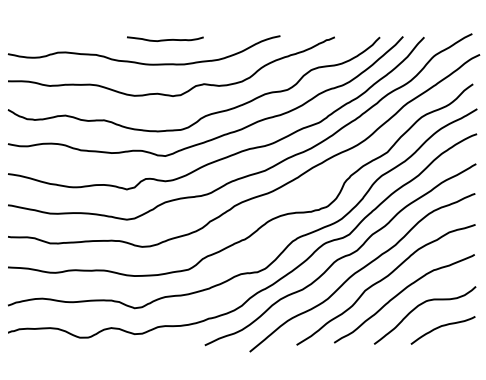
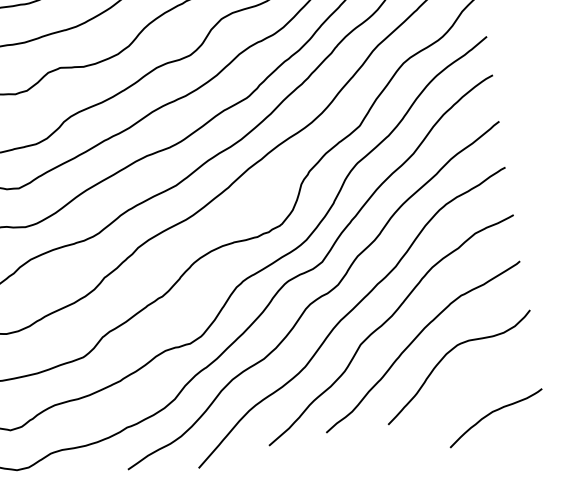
curve: (441, 327) -> (492, 414), moved

